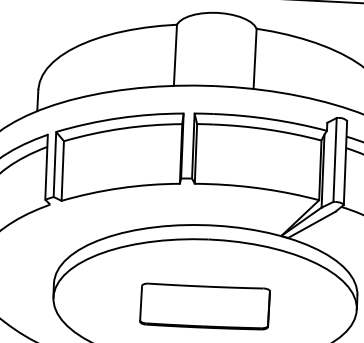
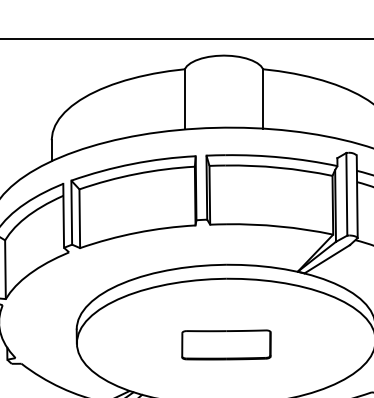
part: (205, 306) -> (226, 344), size x0.7

